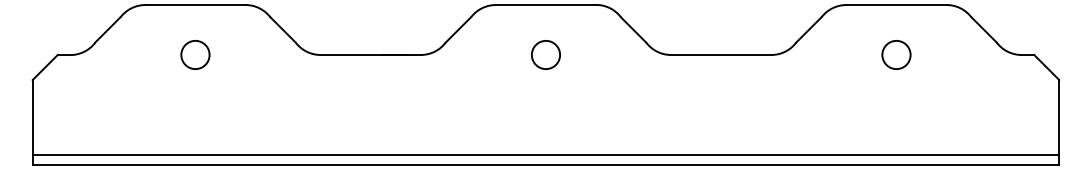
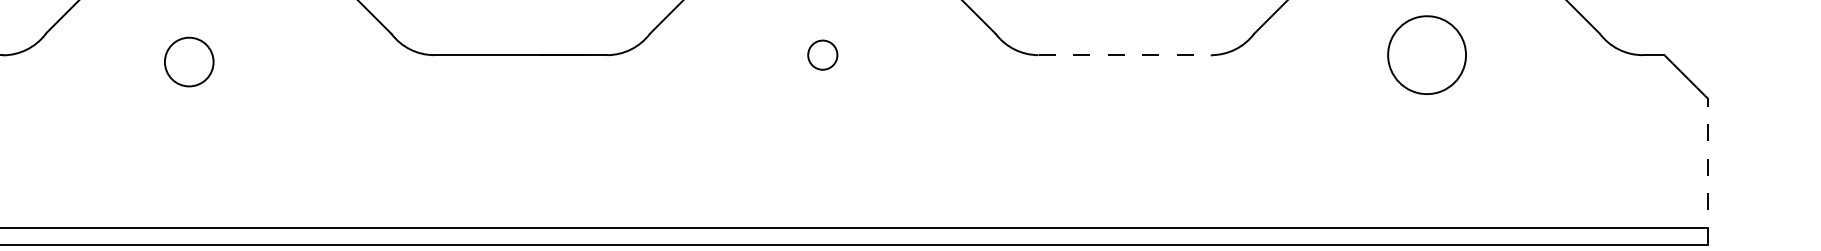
circle: (195, 54) -> (189, 61), moved
circle: (545, 54) -> (821, 54), size x0.6
circle: (896, 54) -> (1427, 54), size x1.6
line: (721, 55) -> (1125, 56), solid -> dashed
line: (1059, 122) -> (1708, 171), solid -> dashed

